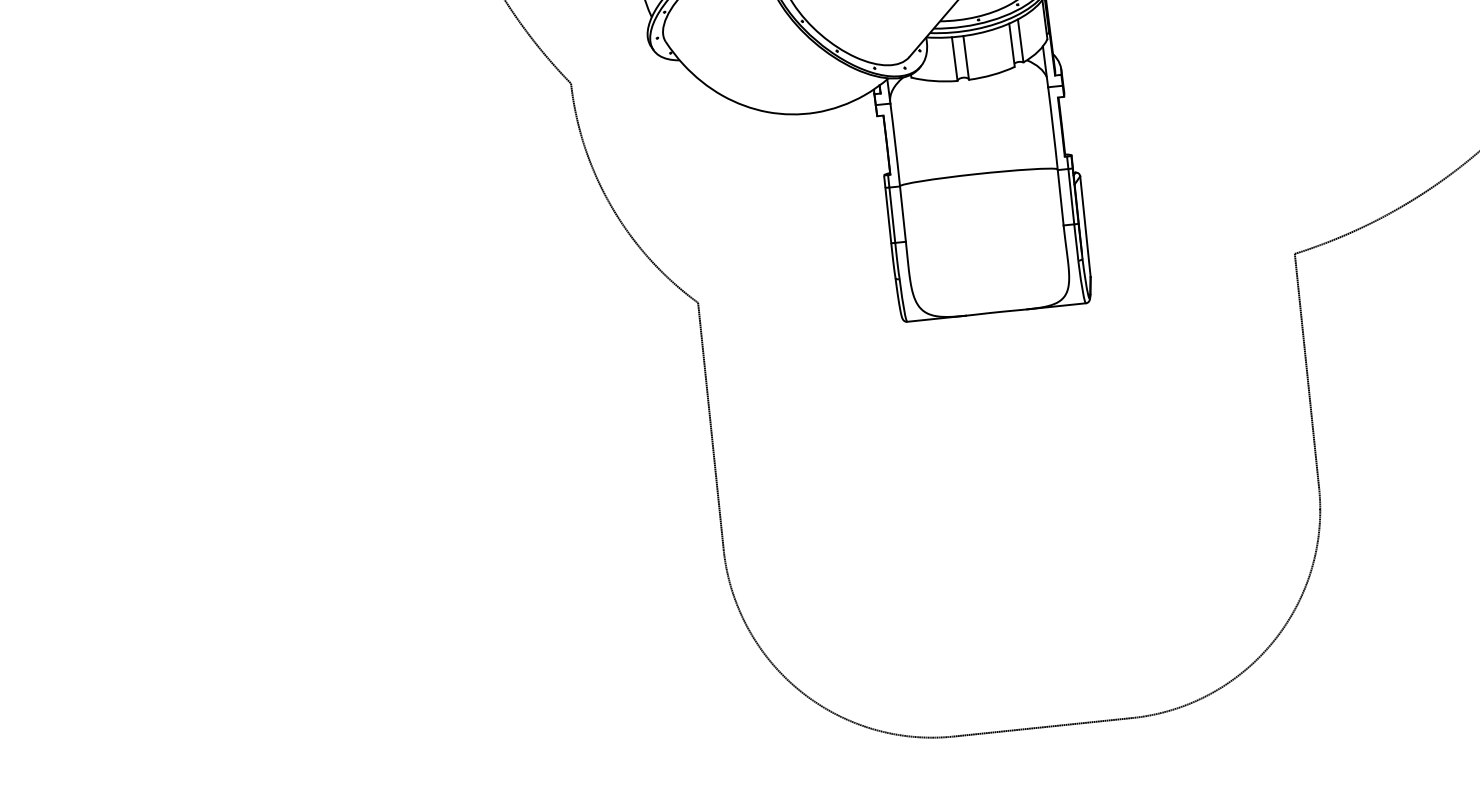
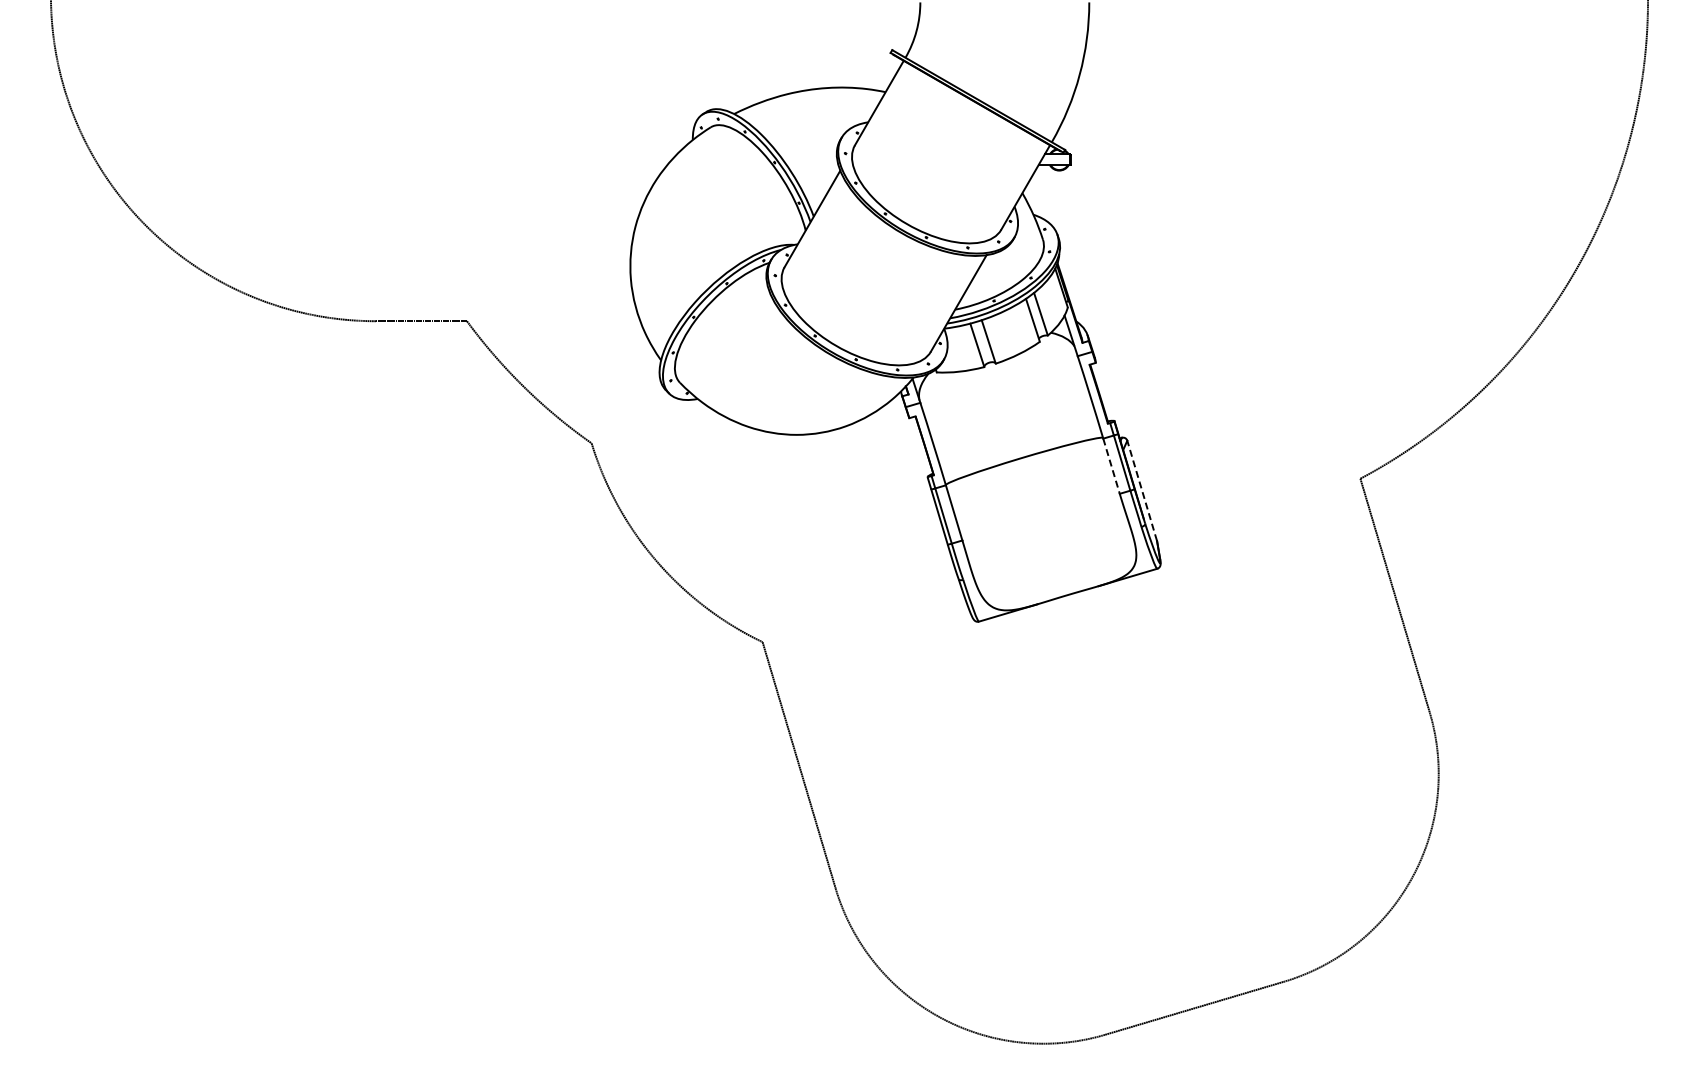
line: (1060, 198) -> (1111, 466), solid -> dashed
line: (1085, 226) -> (1142, 490), solid -> dashed

